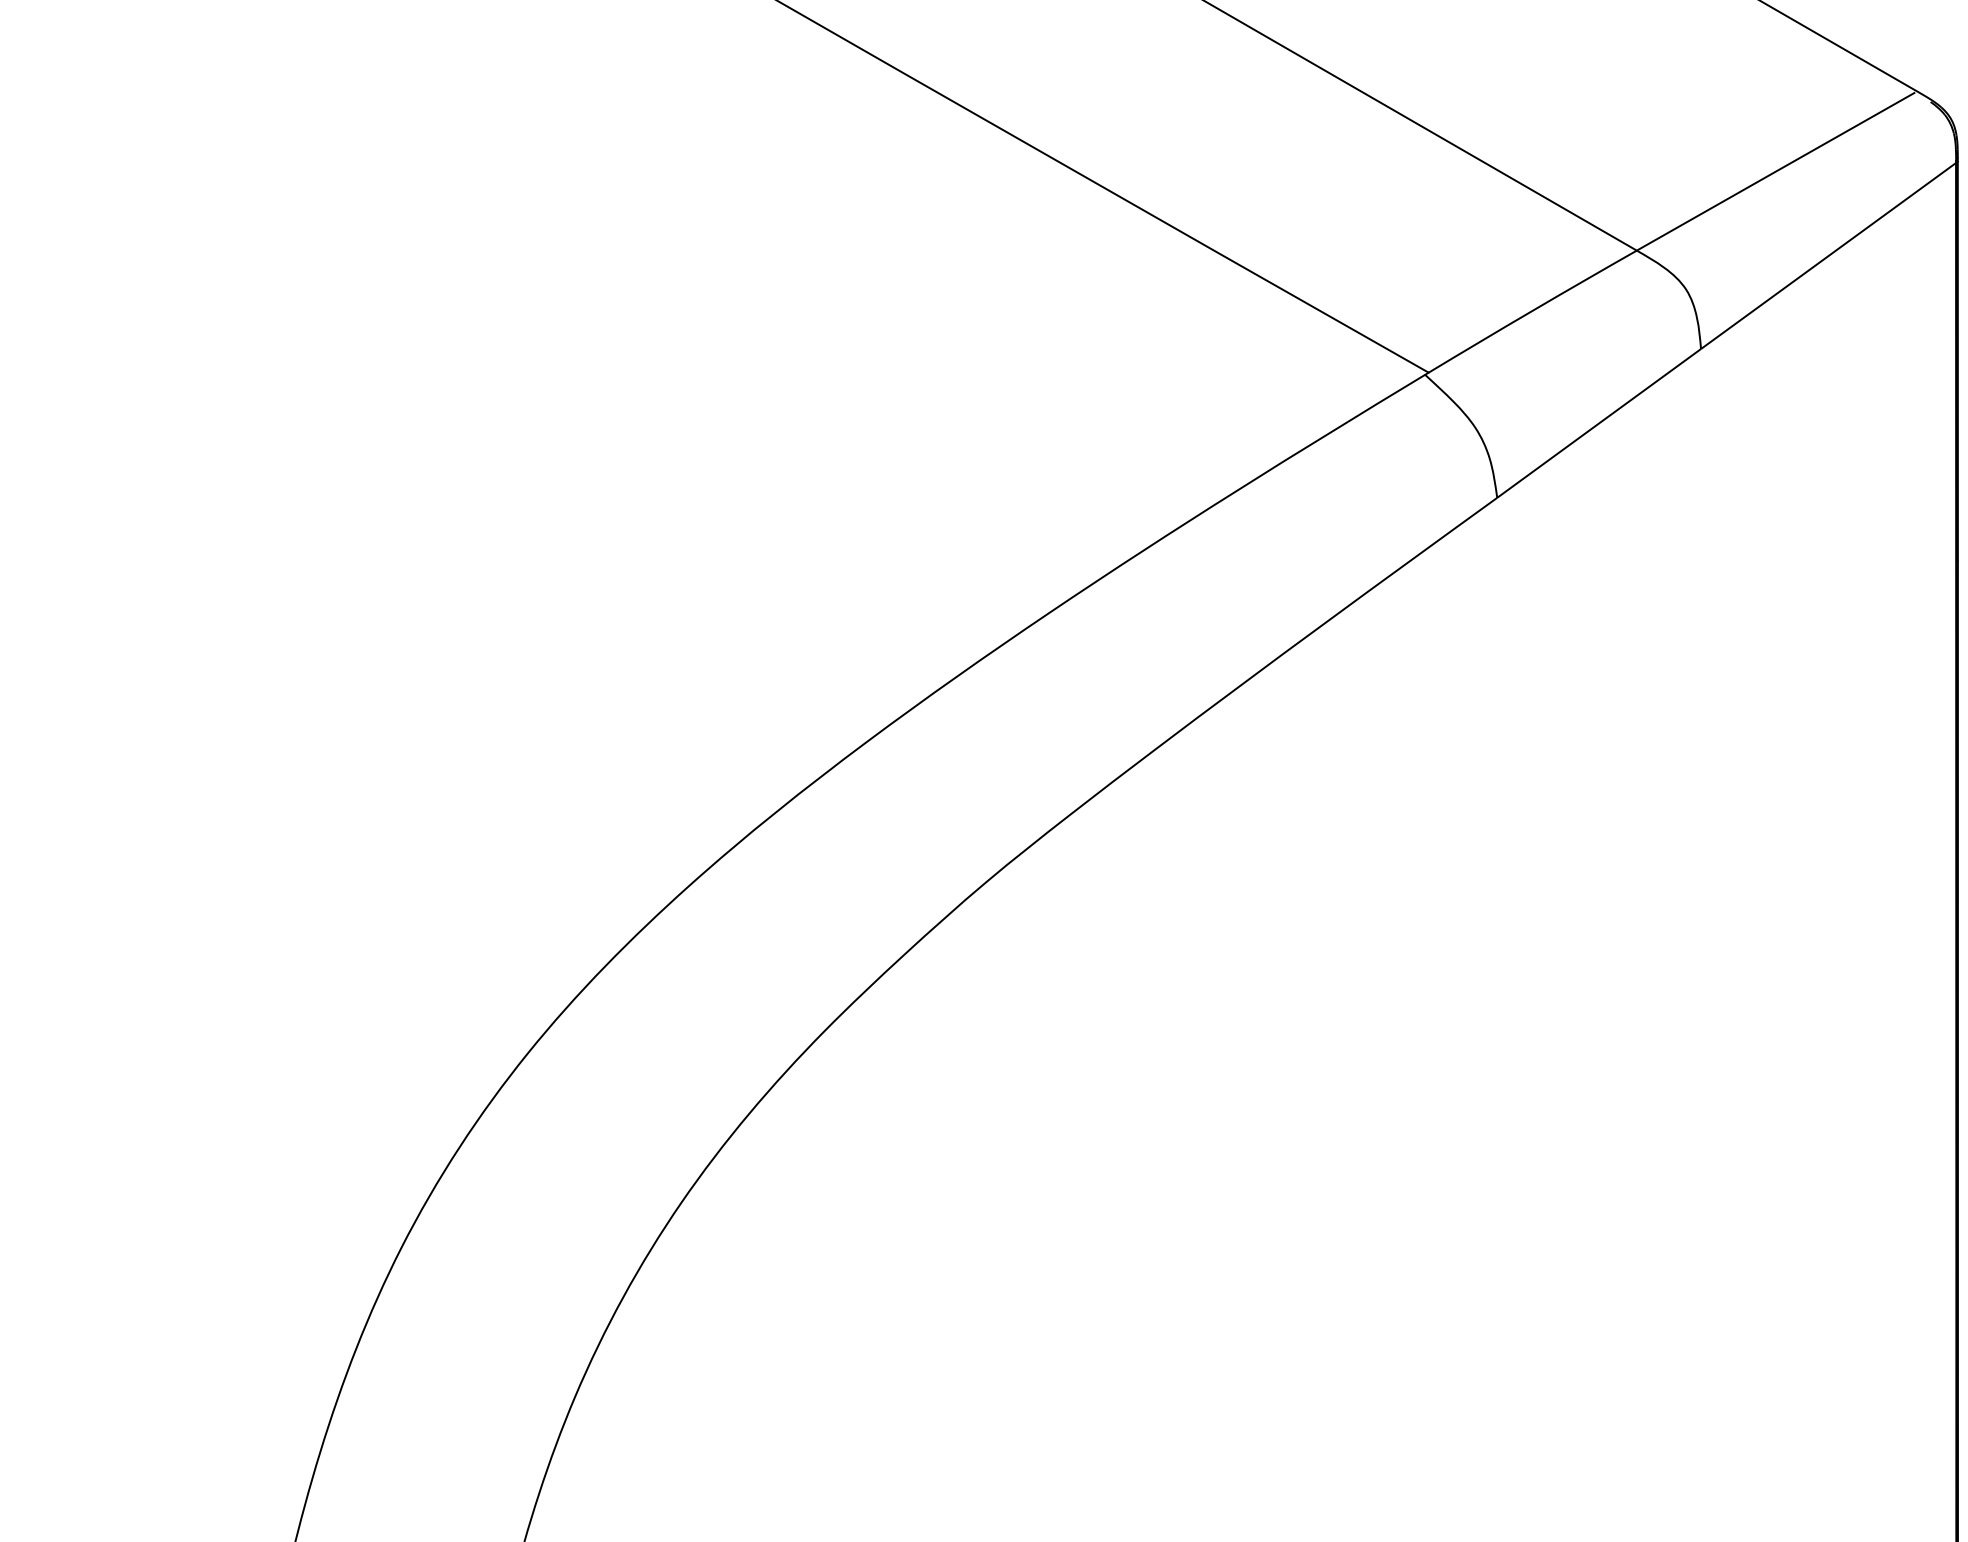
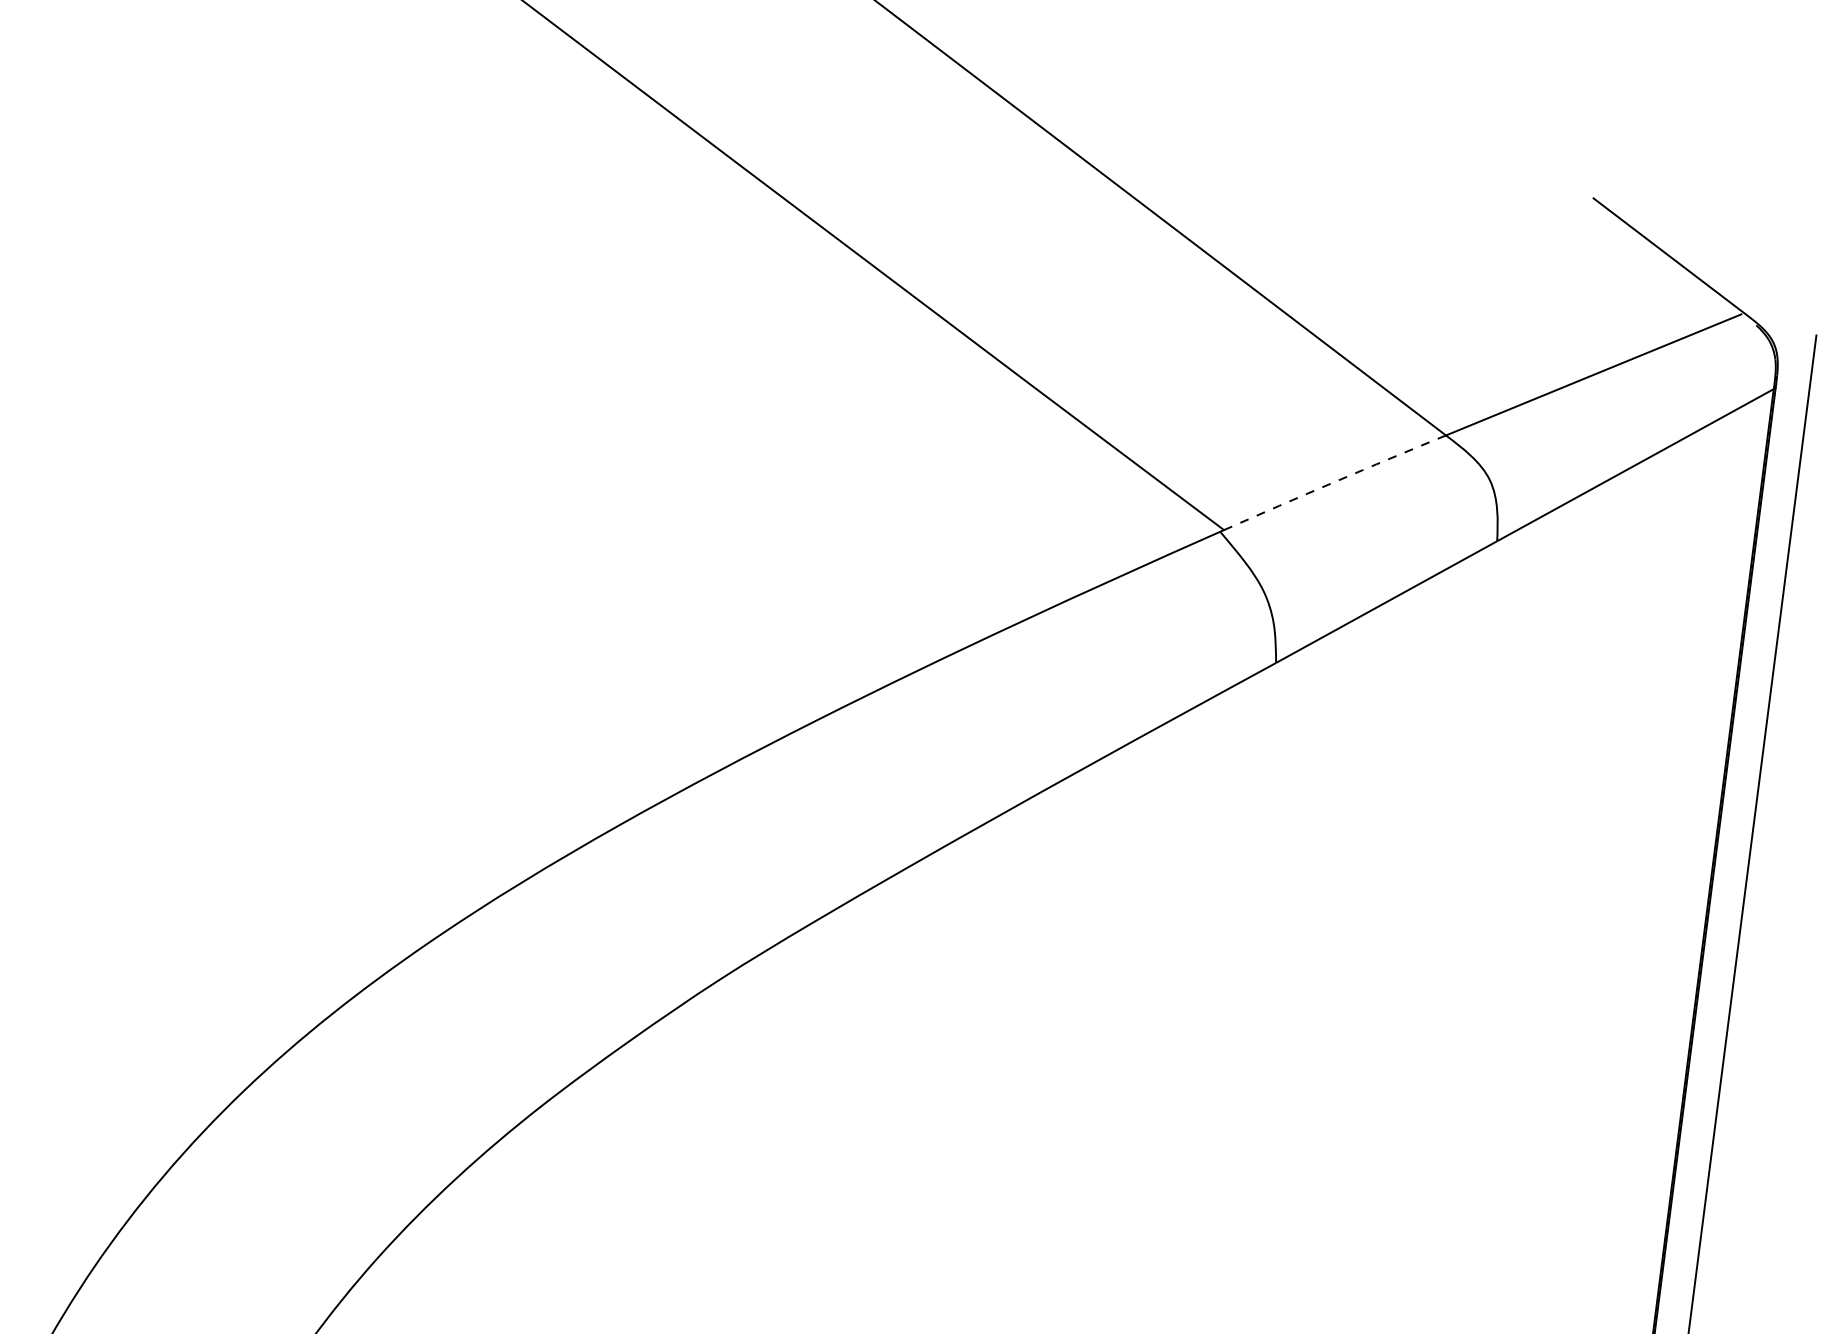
arc: (1532, 310) -> (1334, 481), solid -> dashed

